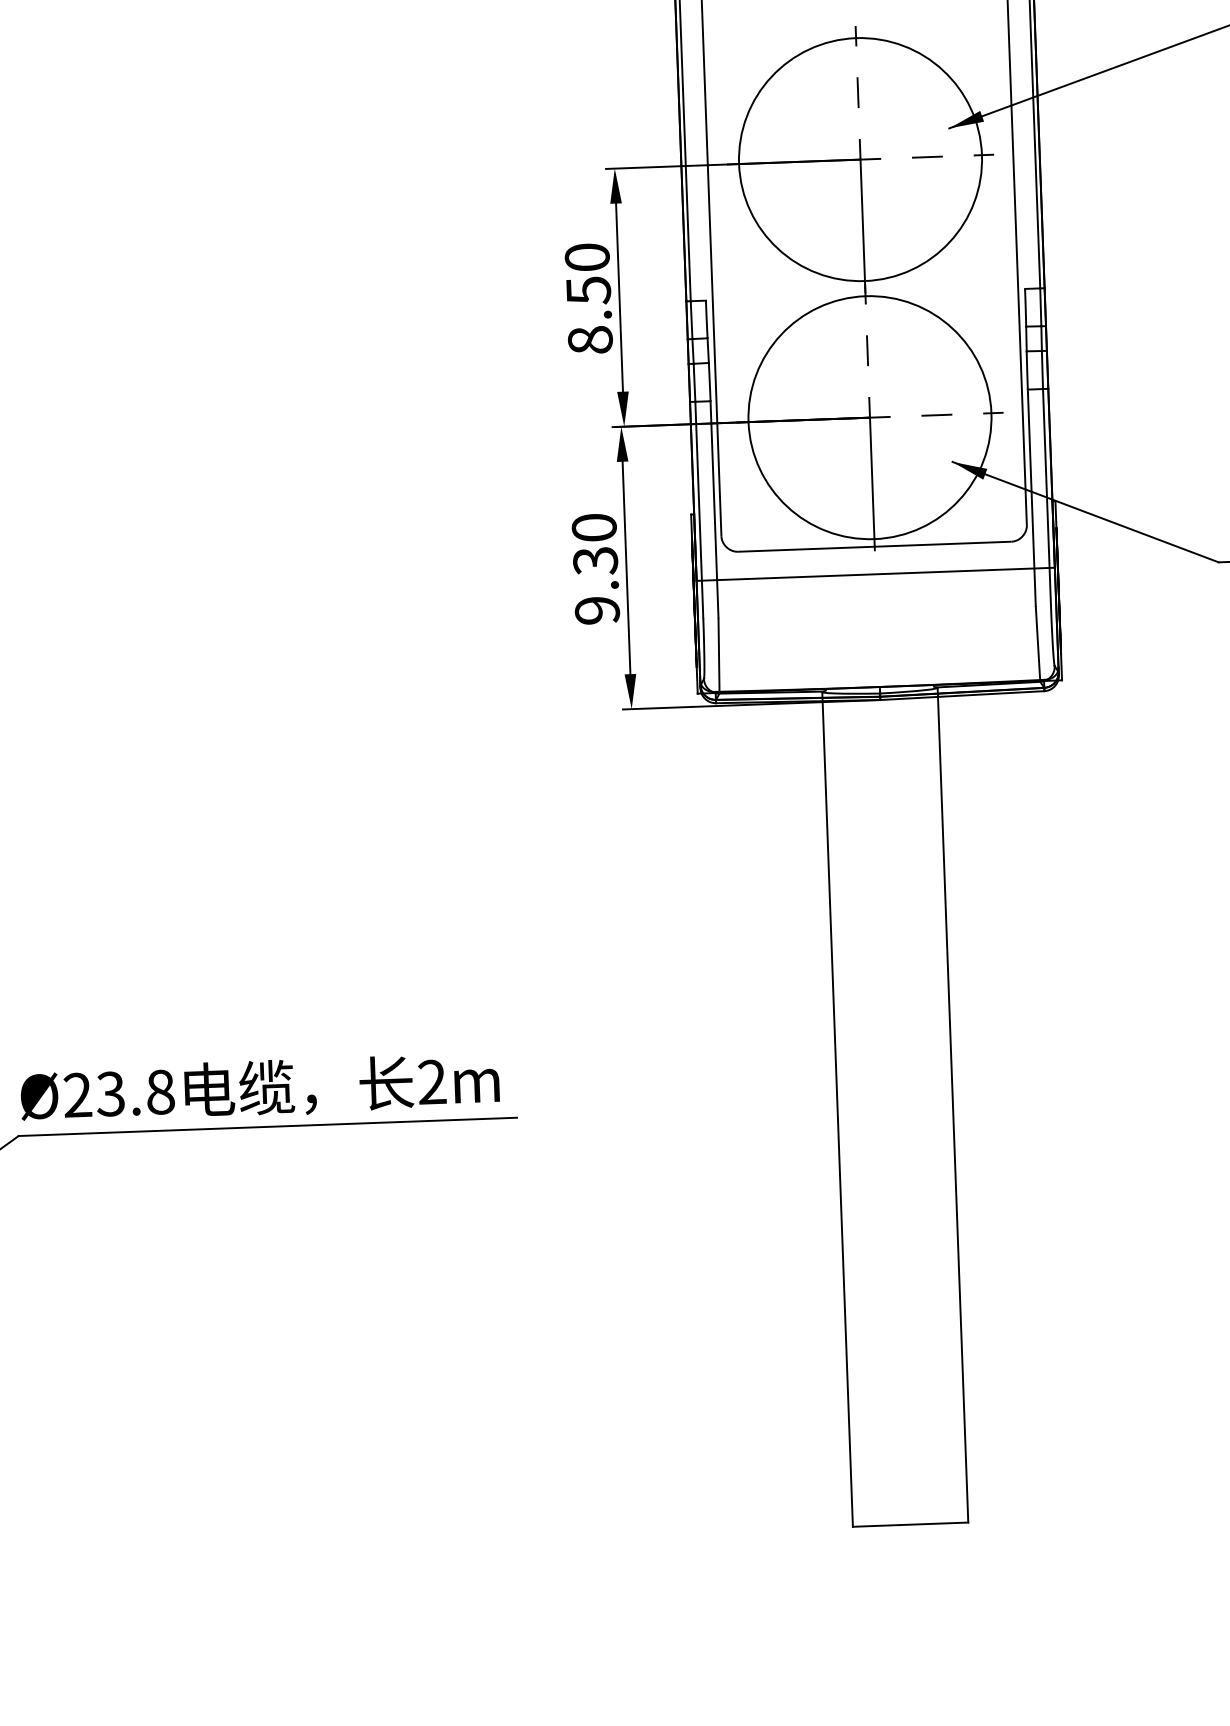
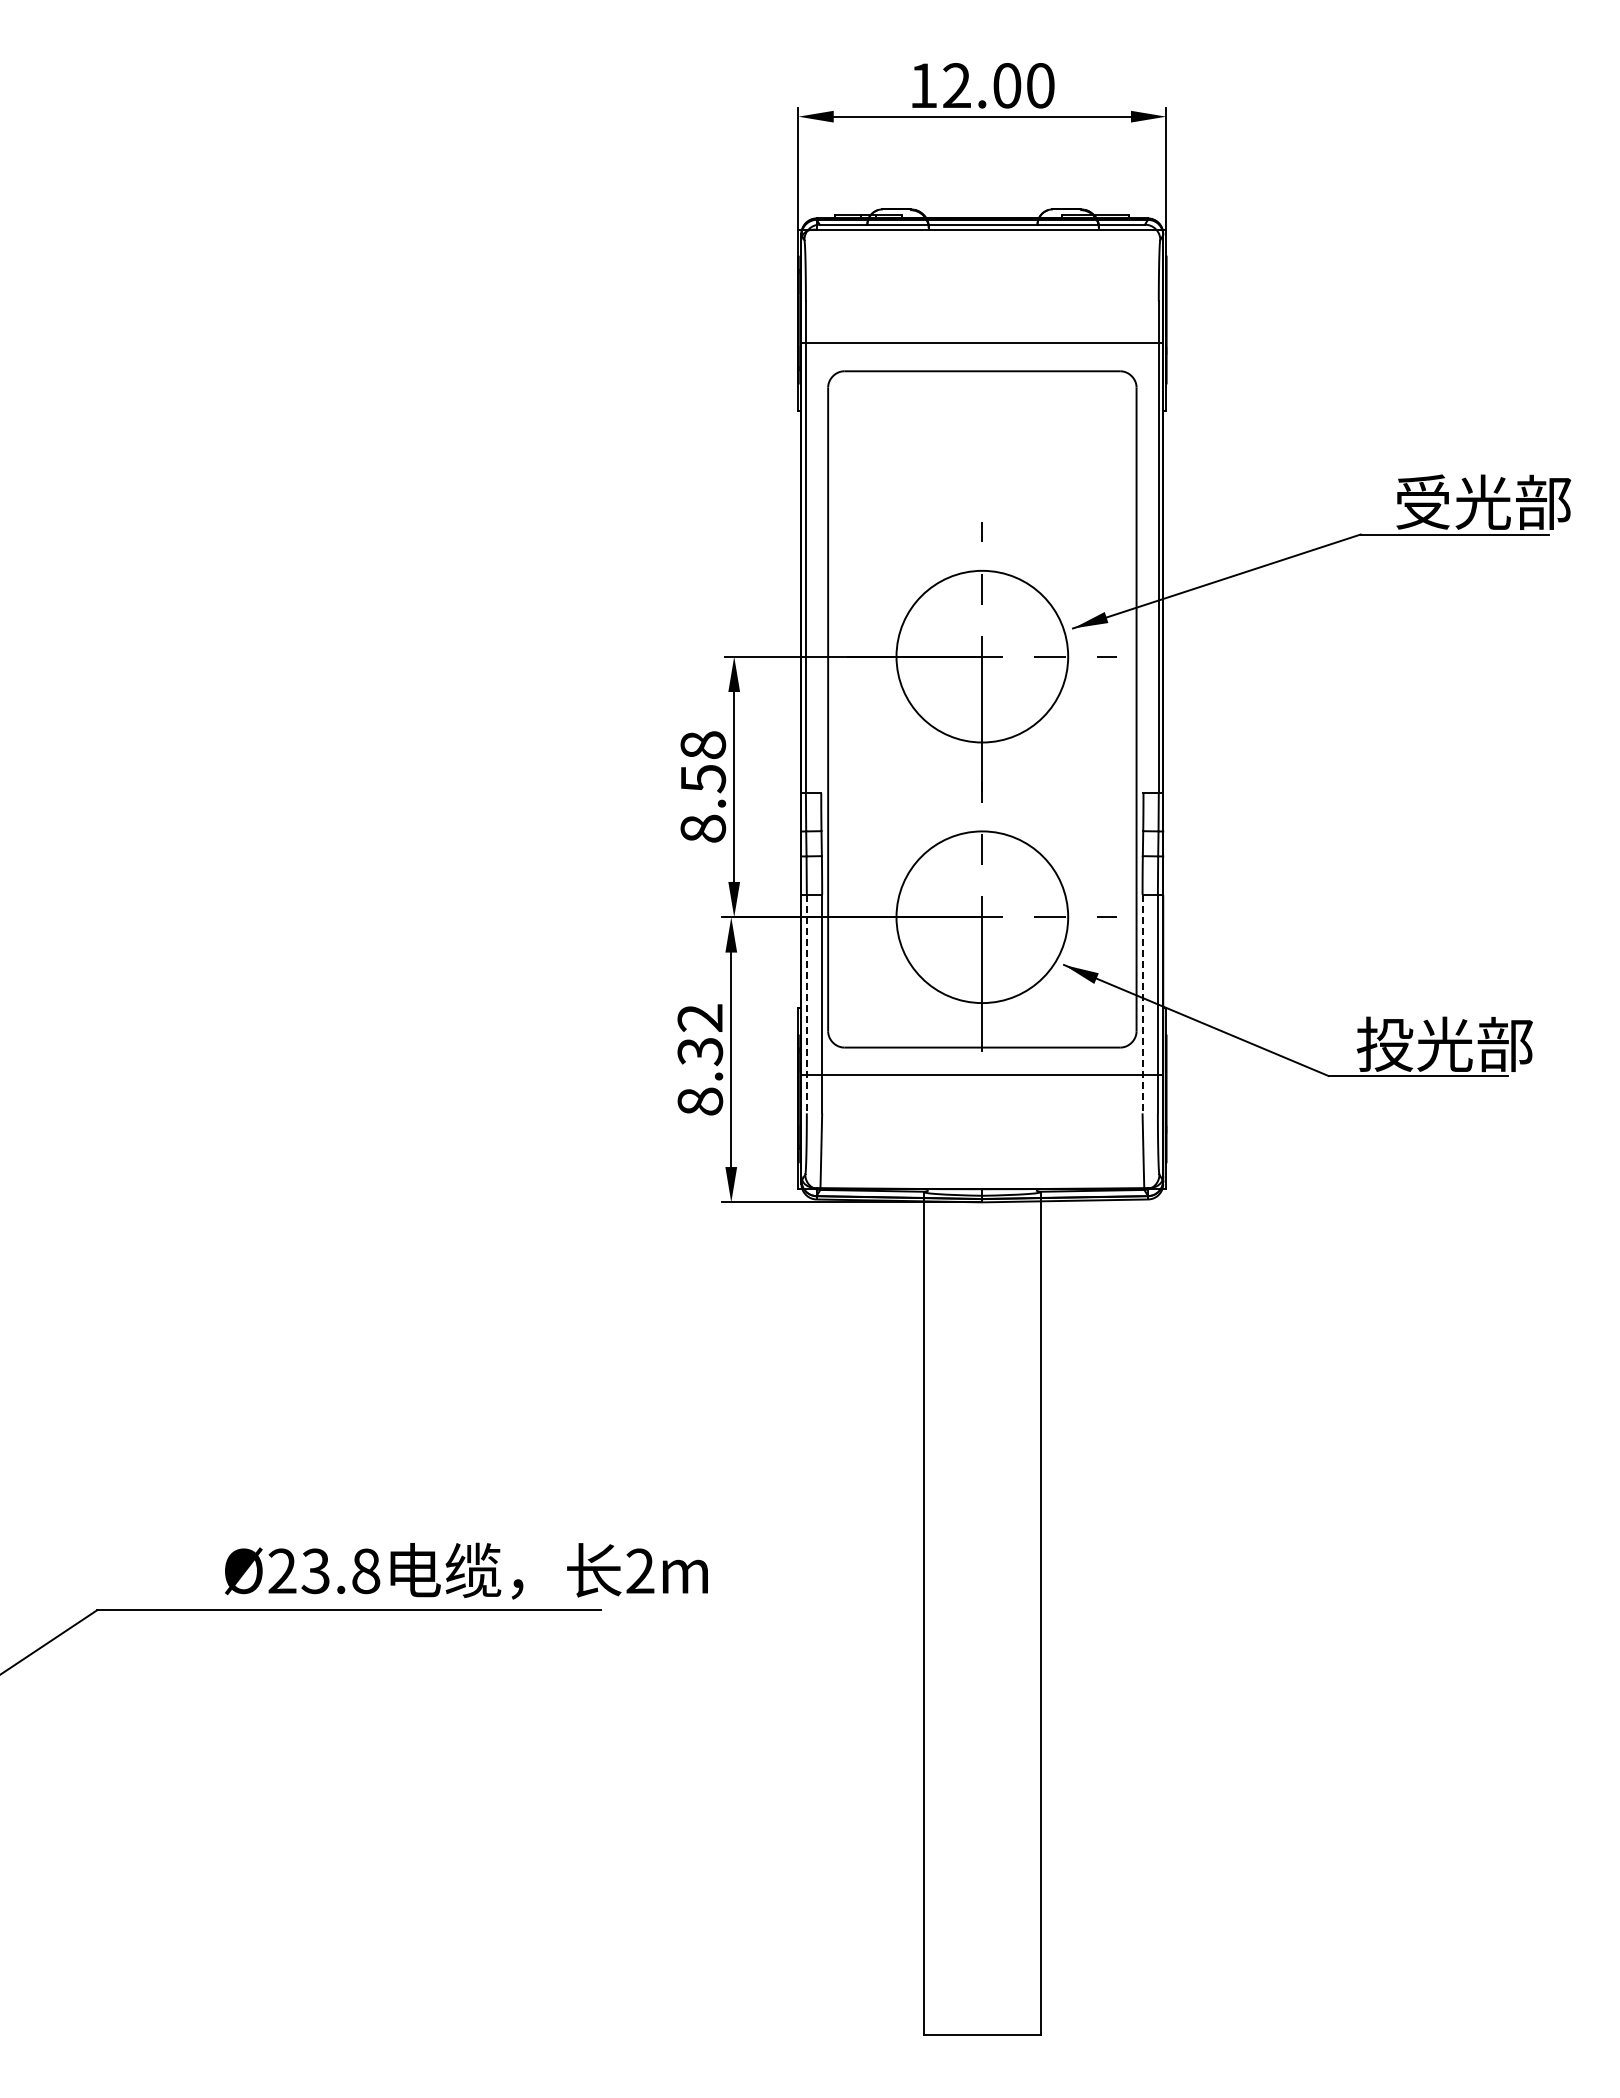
circle: (859, 159) -> (981, 656), size x0.7
text: (586, 257) -> (702, 745), 8.50 -> 8.58
circle: (869, 416) -> (981, 916), size x0.7
line: (1031, 498) -> (1142, 1004), solid -> dashed
line: (699, 510) -> (806, 1004), solid -> dashed
text: (596, 568) -> (700, 1059), 9.30 -> 8.32
text: (260, 1087) -> (466, 1570), moved

